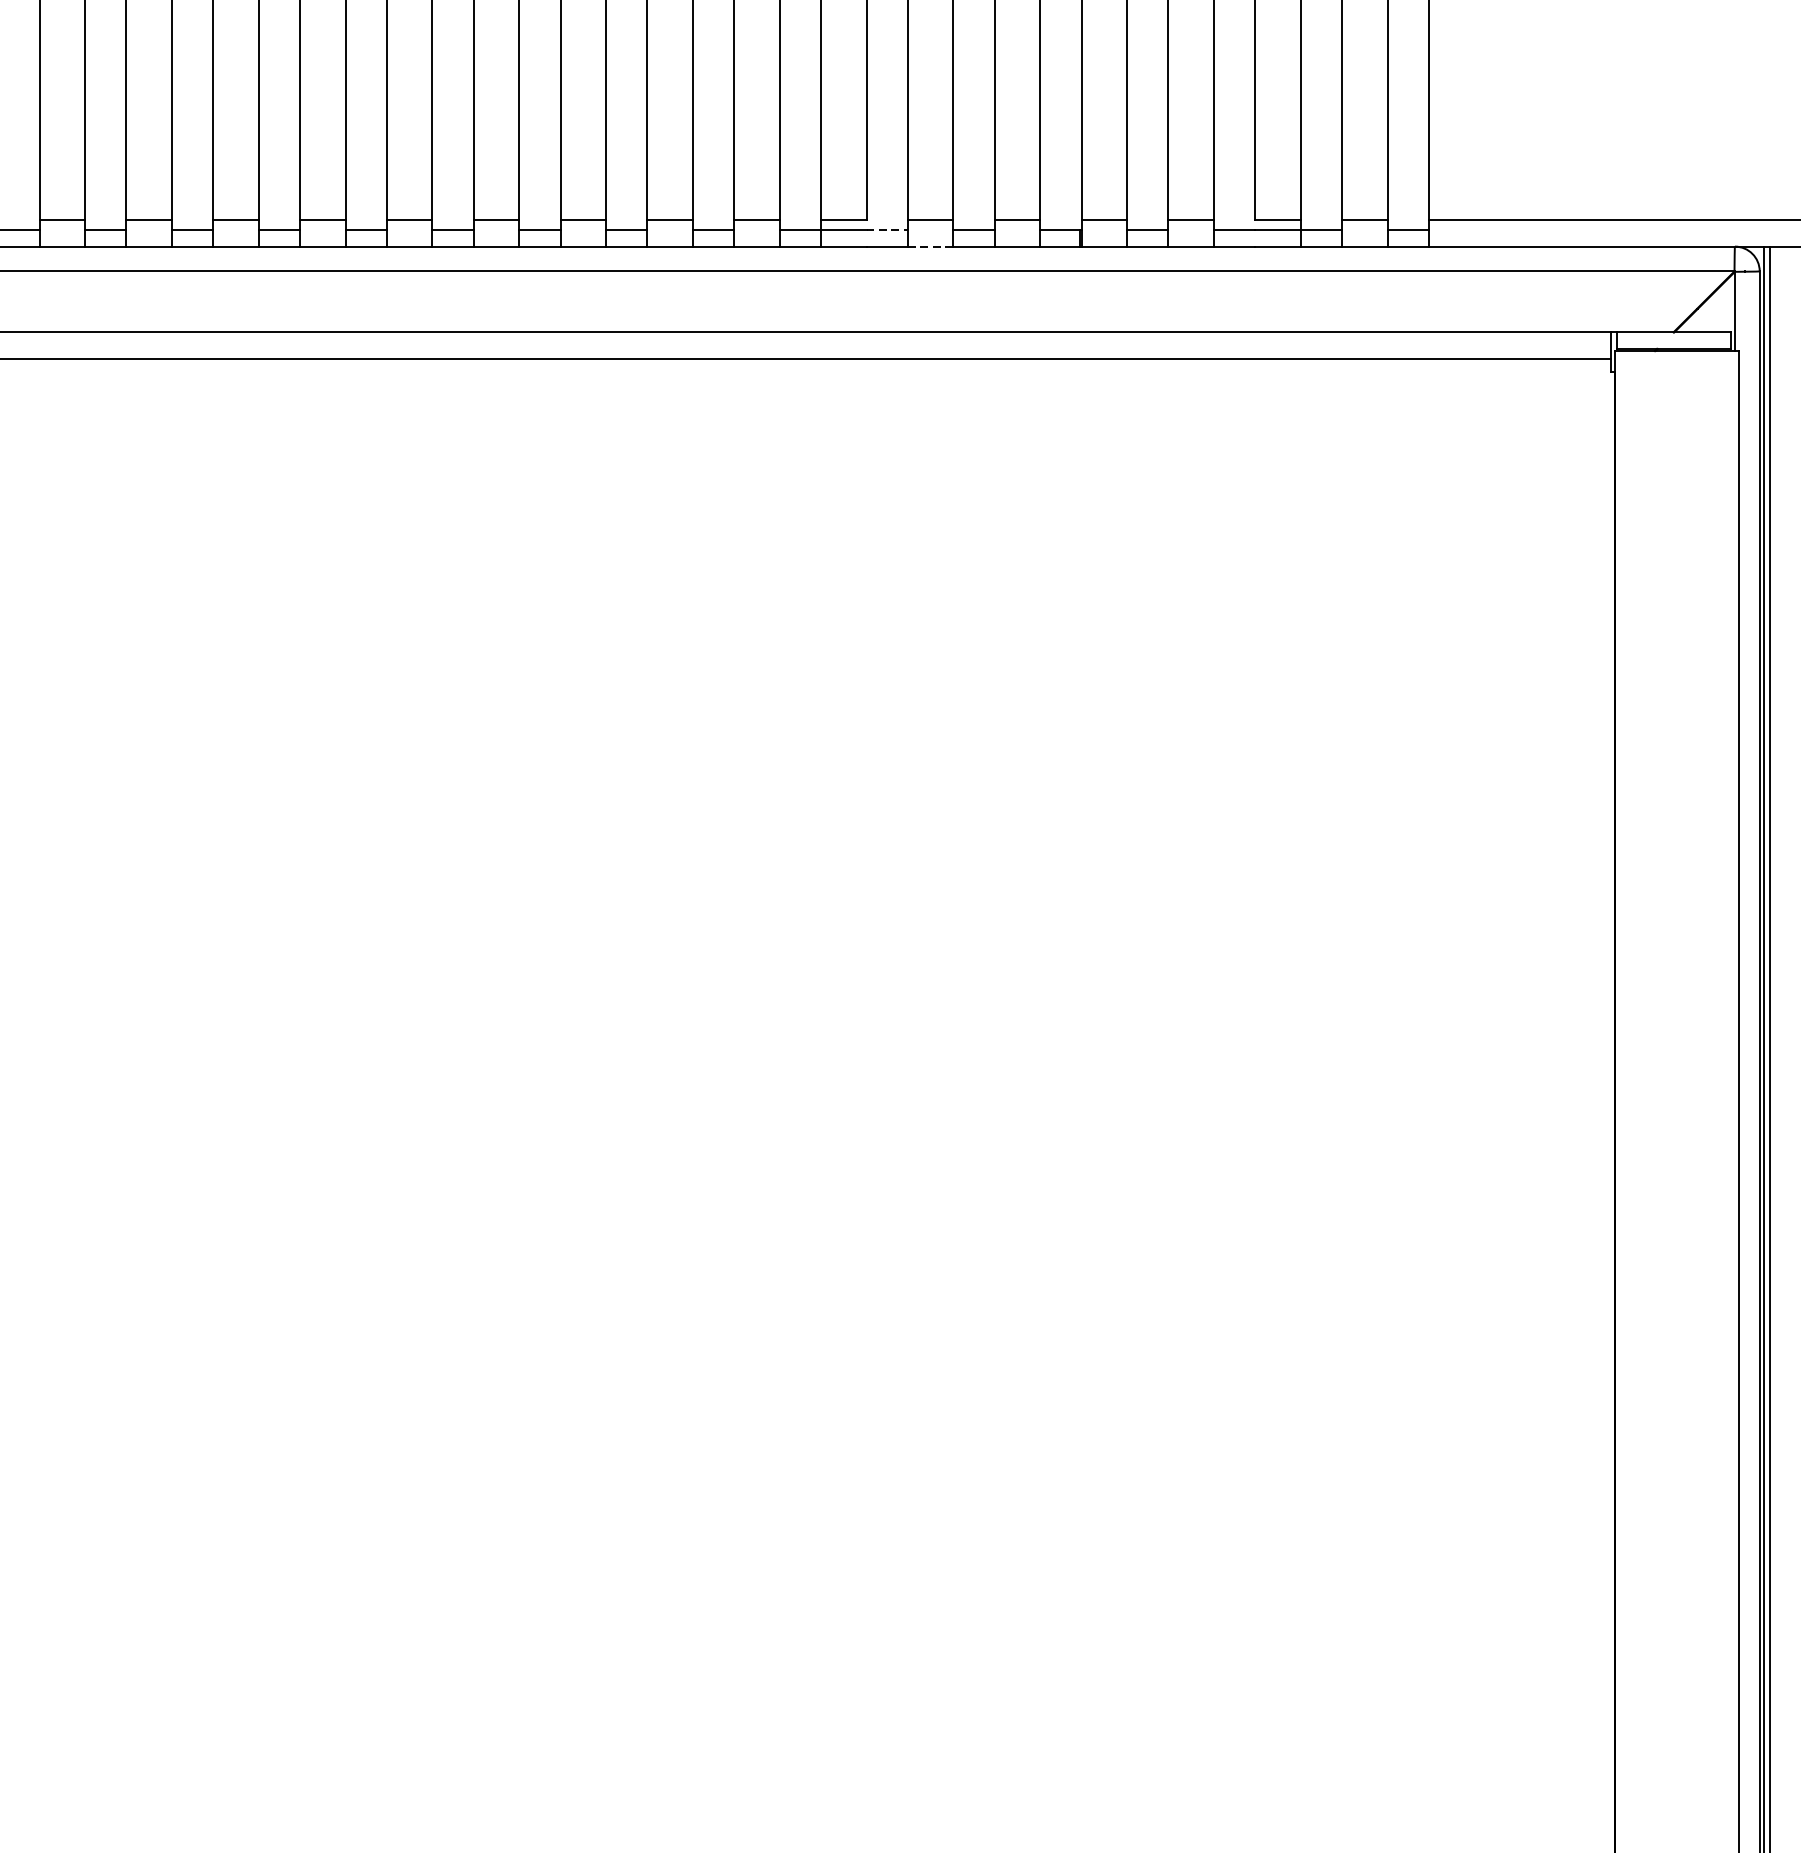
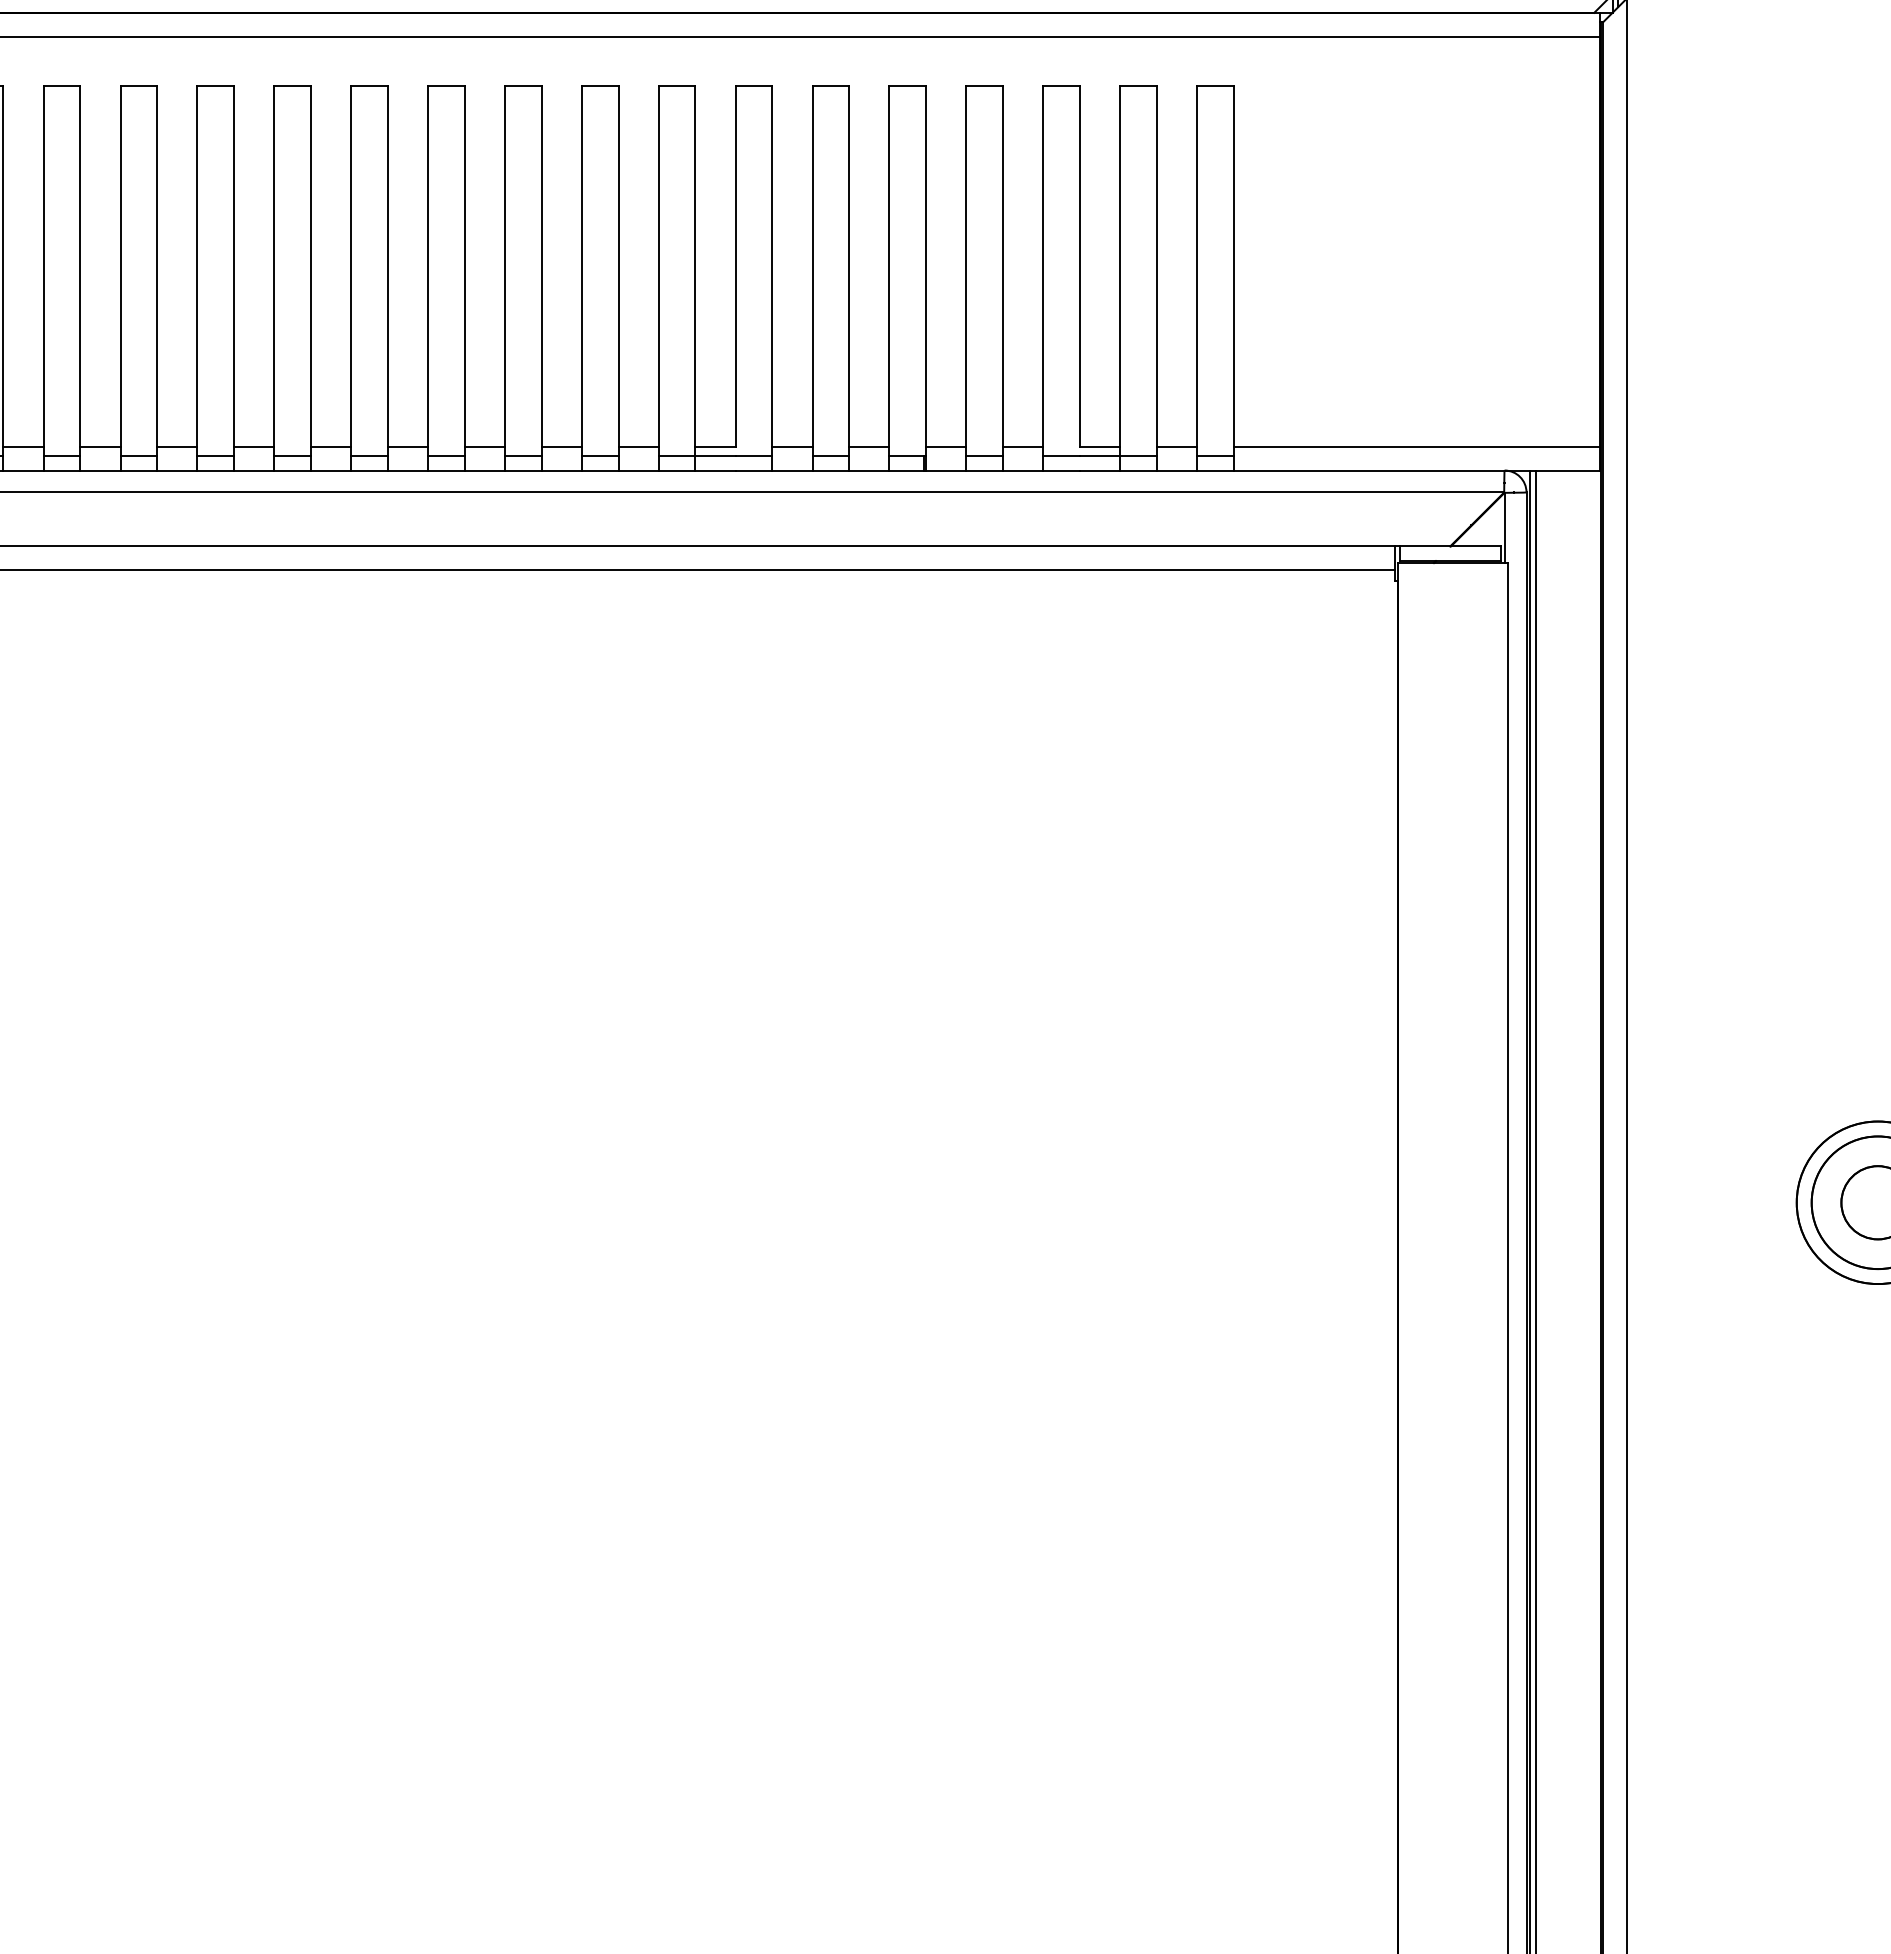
line: (887, 229) -> (754, 455), dashed -> solid
line: (930, 246) -> (792, 470), dashed -> solid

